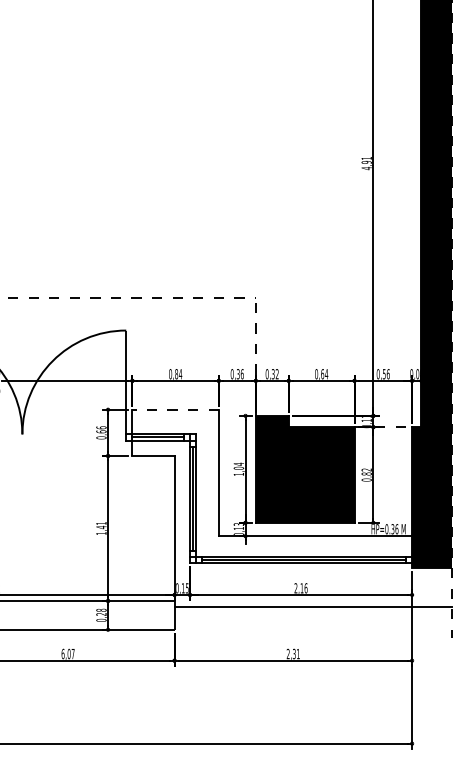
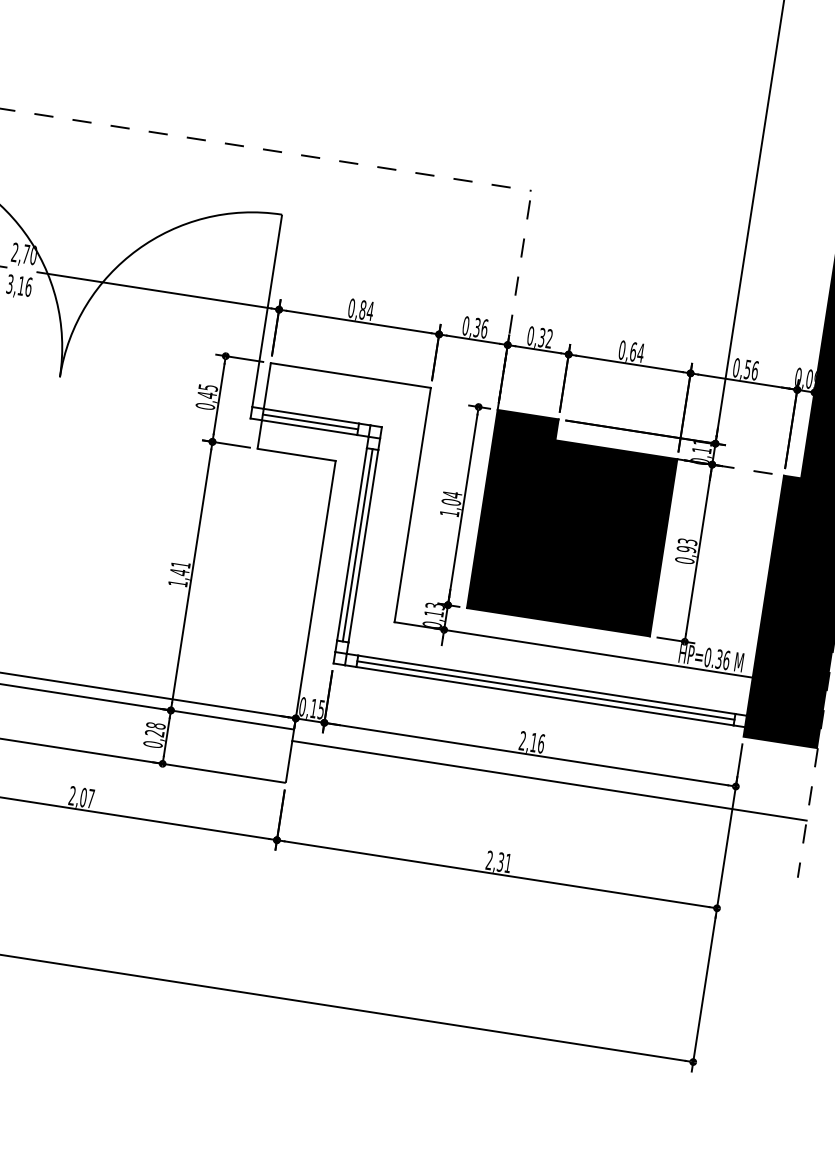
line: (175, 409) -> (350, 375), dashed -> solid
text: (101, 429) -> (207, 390), 0,66 -> 0,45
text: (366, 471) -> (686, 544), 0,82 -> 0,93
text: (62, 653) -> (71, 794), 6,07 -> 2,07

